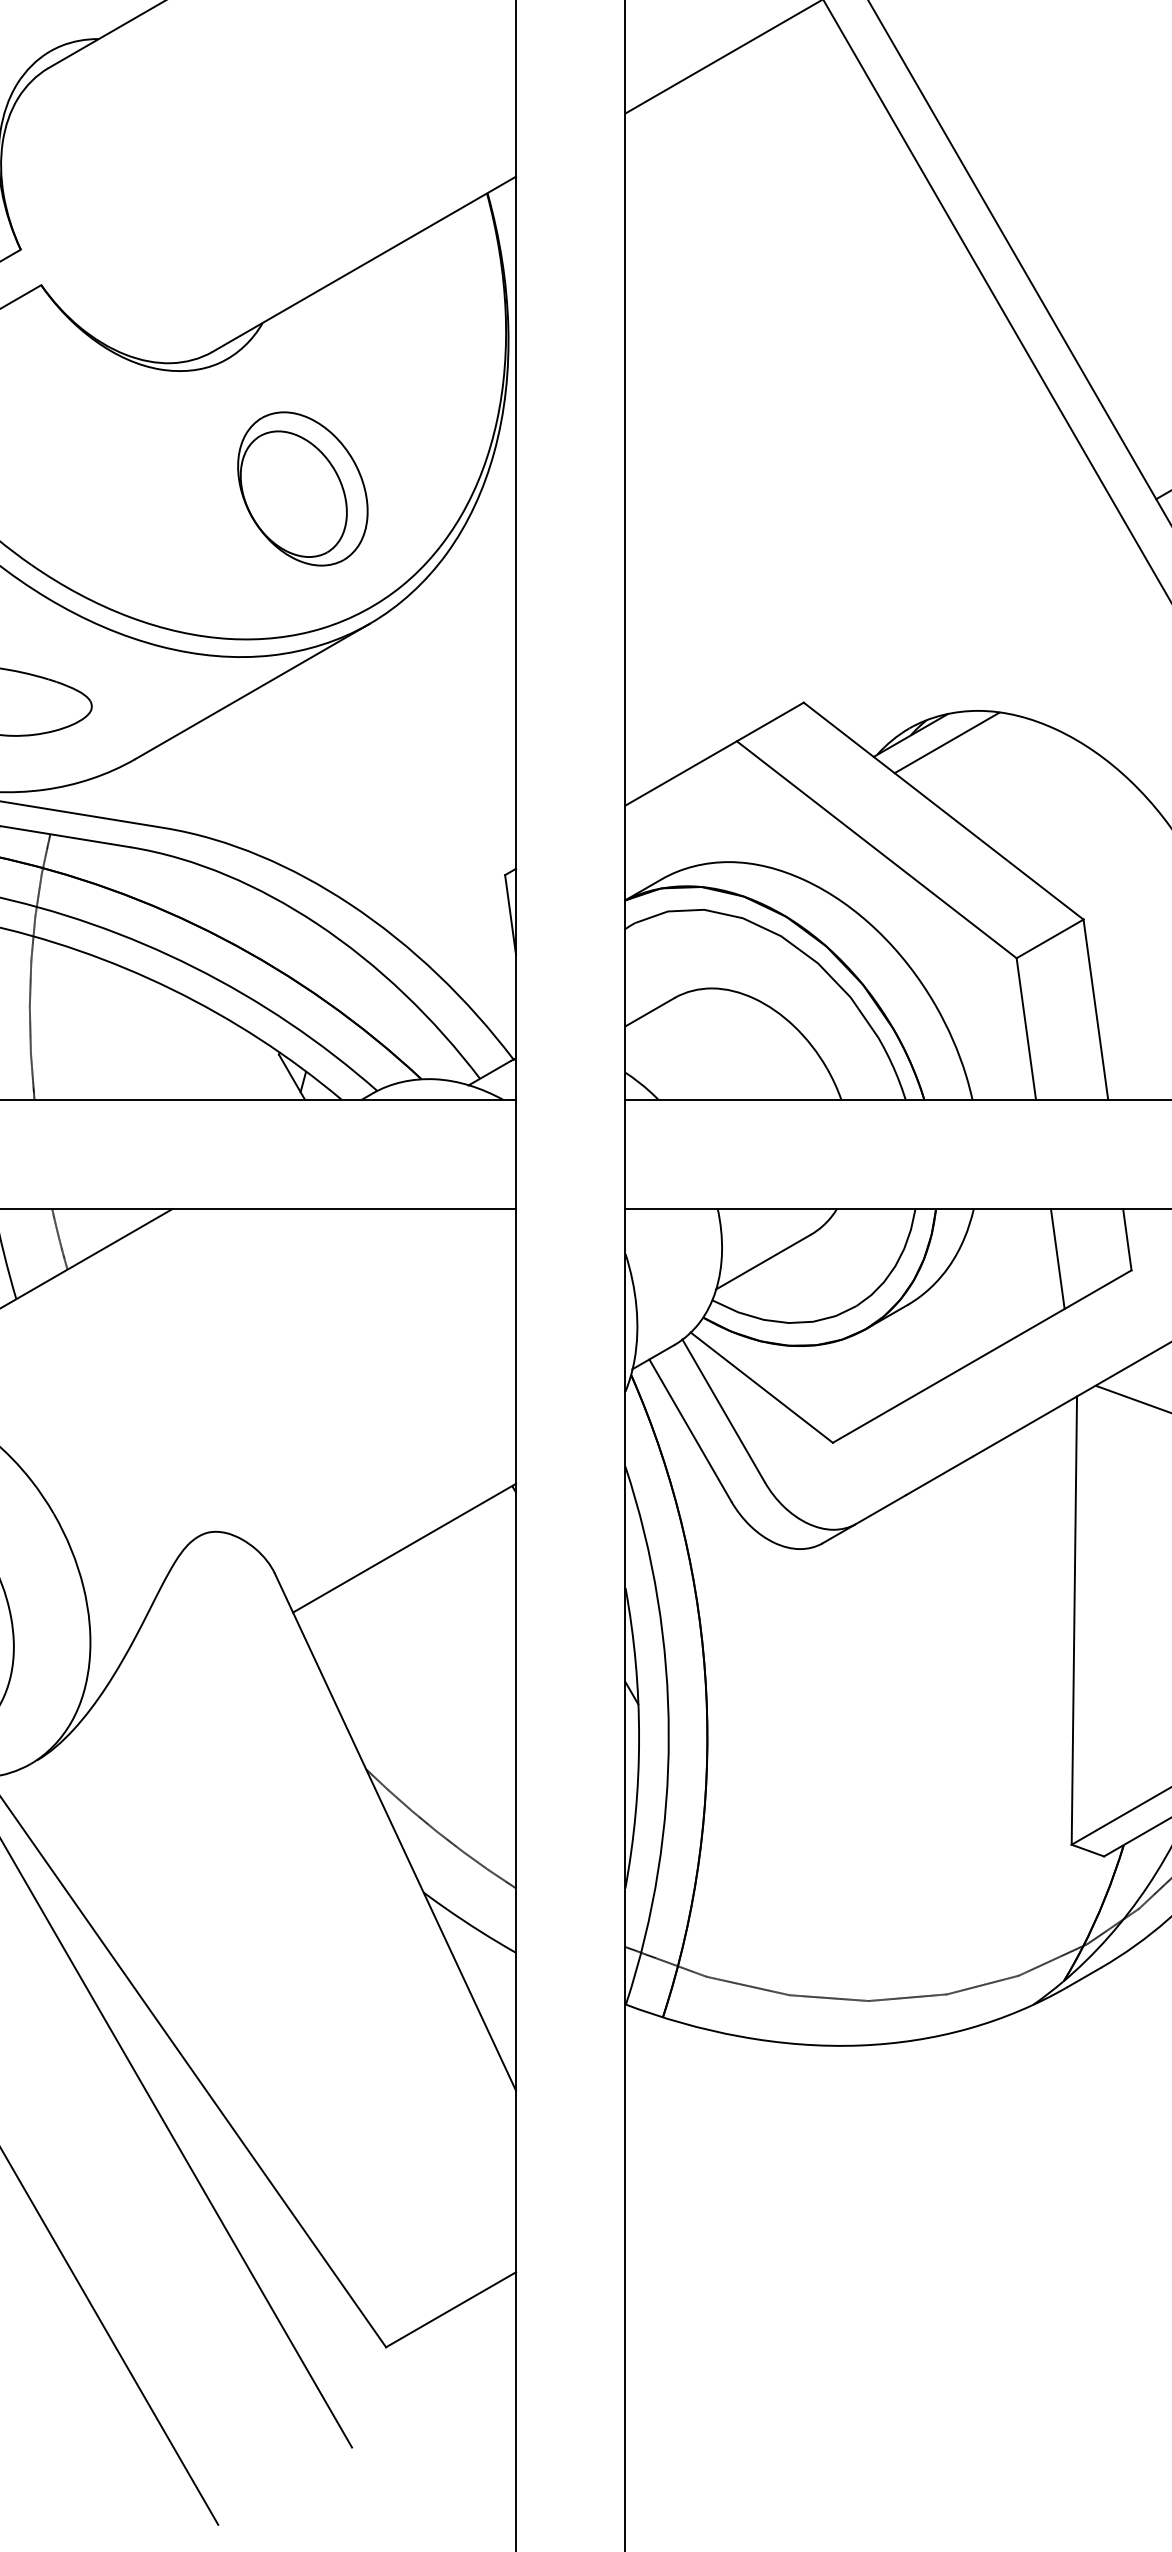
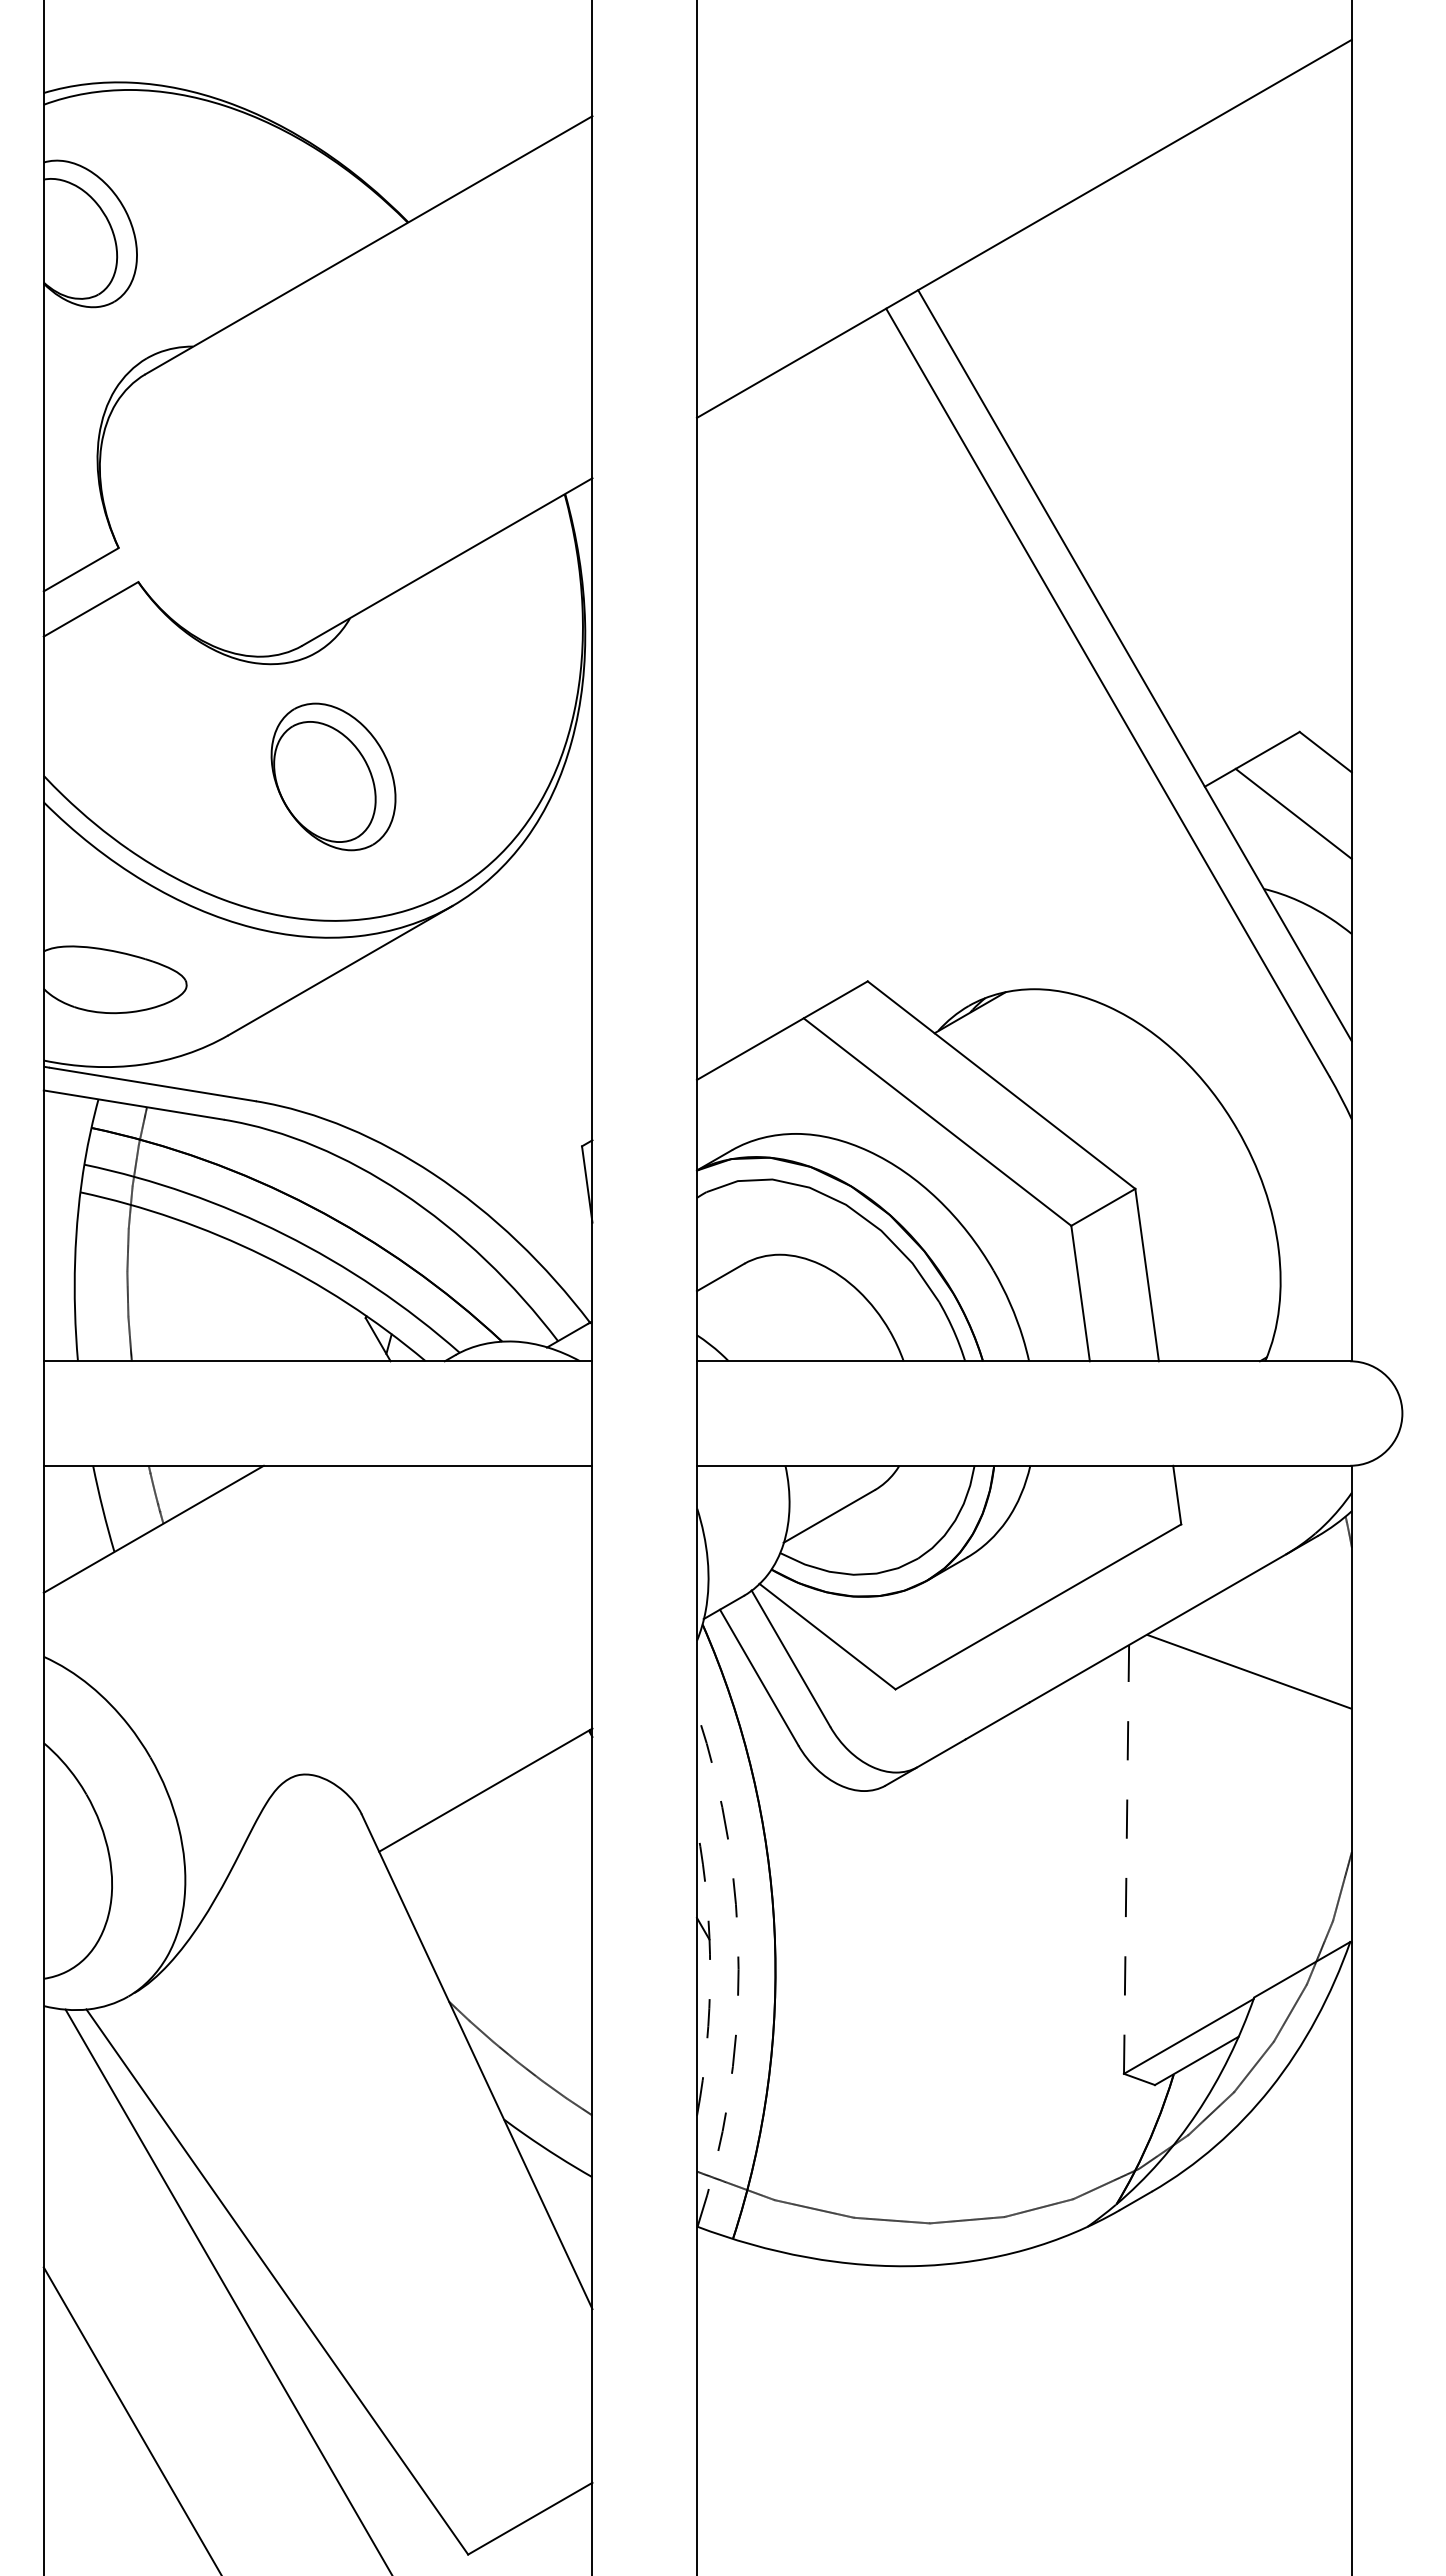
part: (302, 488) -> (333, 776), moved
line: (946, 742) -> (1004, 1019), removed
line: (1057, 1258) -> (1110, 1513), removed
line: (1074, 1619) -> (1126, 1858), solid -> dashed
arc: (668, 1735) -> (738, 1969), solid -> dashed
arc: (639, 1738) -> (710, 1972), solid -> dashed

